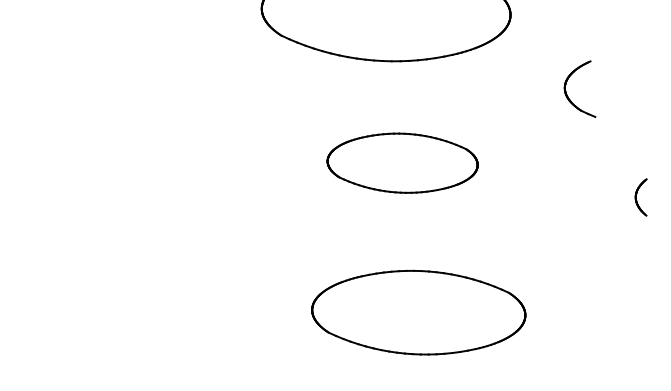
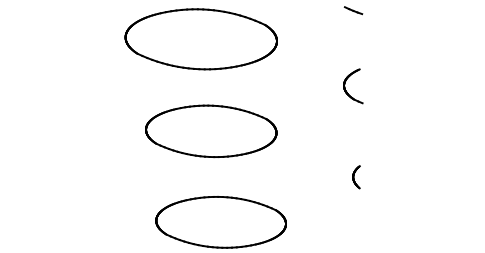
part: (570, 97) -> (347, 91), moved
part: (402, 163) -> (211, 131), size x1.43
part: (641, 197) -> (356, 177), moved

